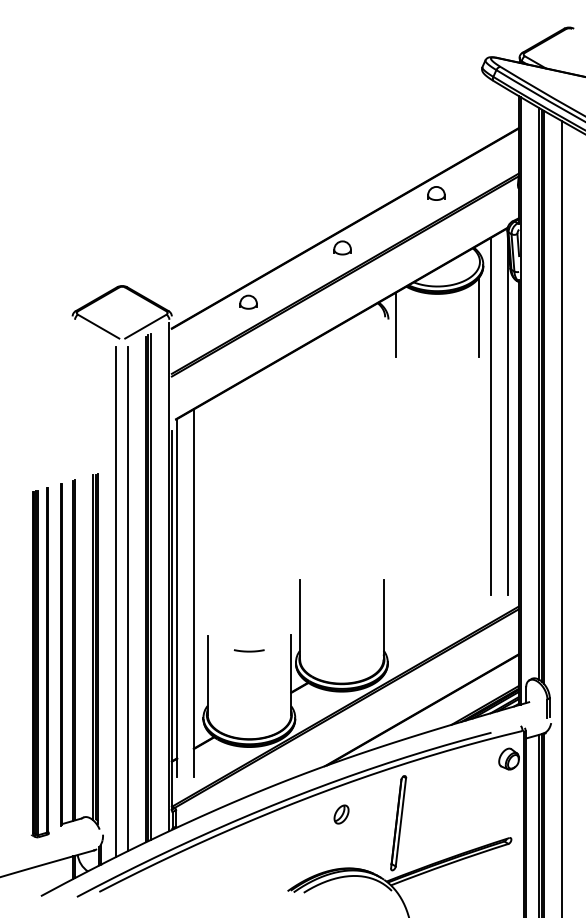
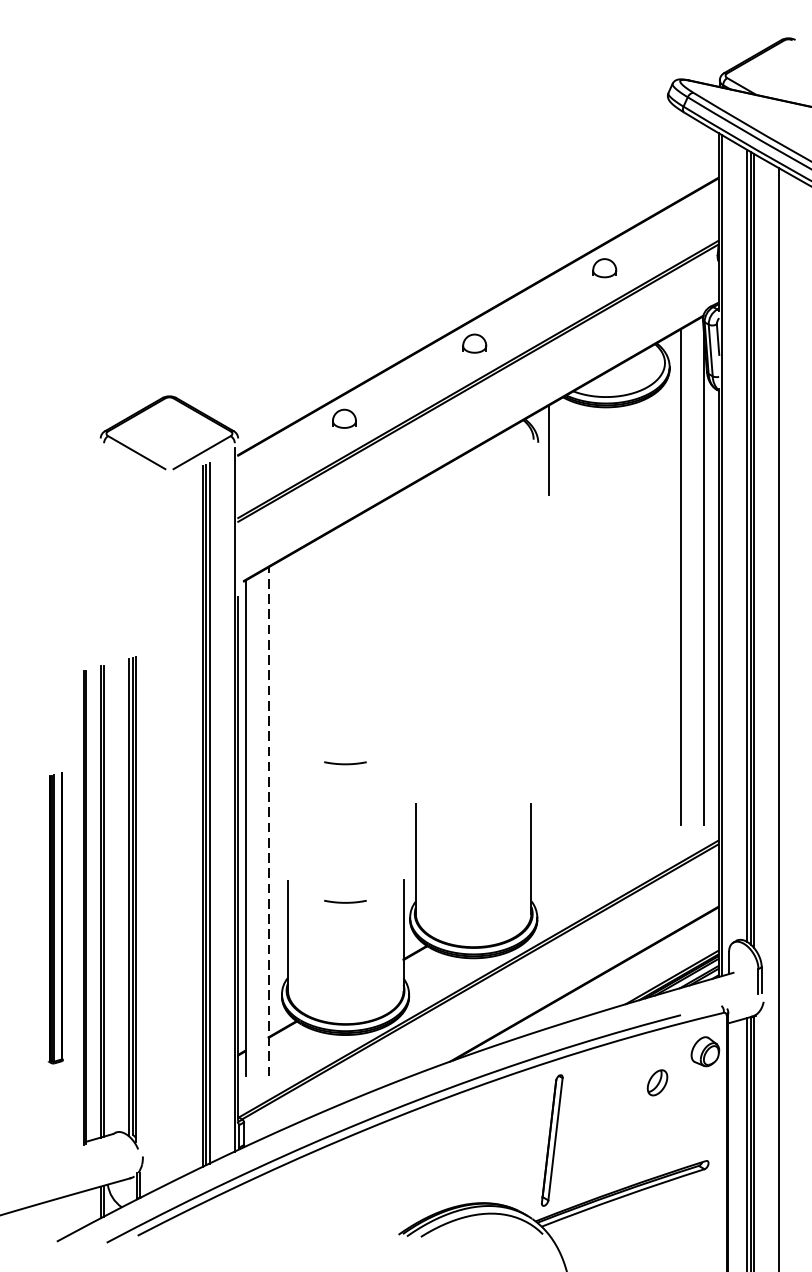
line: (479, 317) -> (664, 439), removed
line: (248, 550) -> (344, 762), added
line: (193, 593) -> (268, 822), solid -> dashed
line: (128, 599) -> (178, 830), removed
line: (116, 601) -> (161, 833), removed
part: (39, 662) -> (54, 917), size x0.6
part: (341, 814) -> (657, 1082), moved

